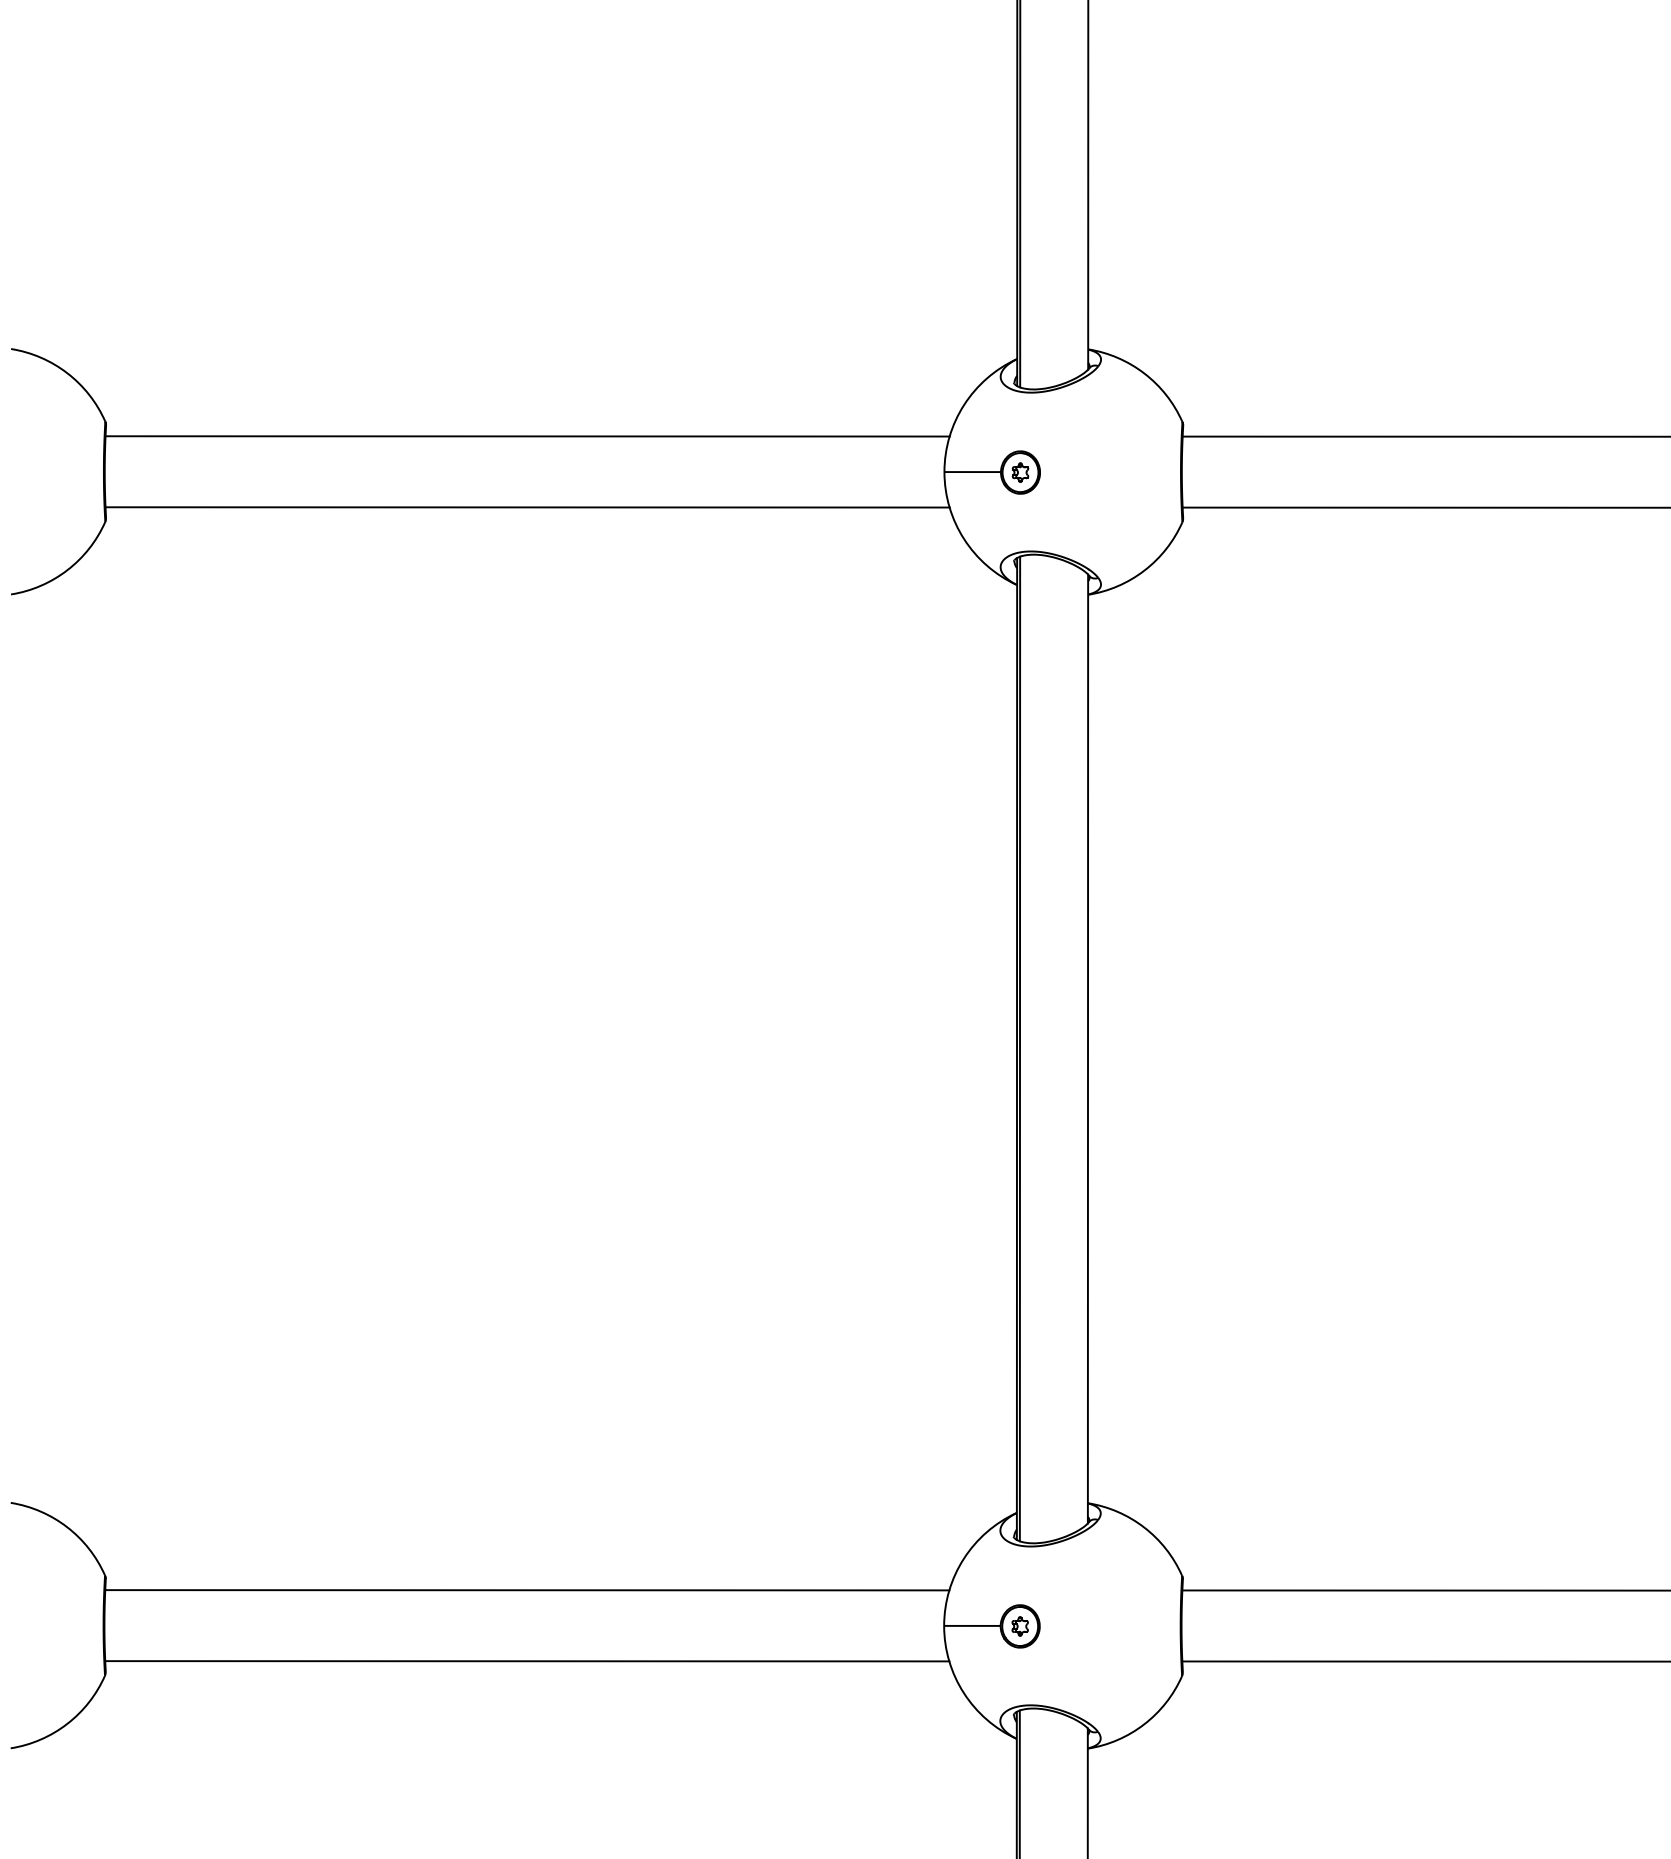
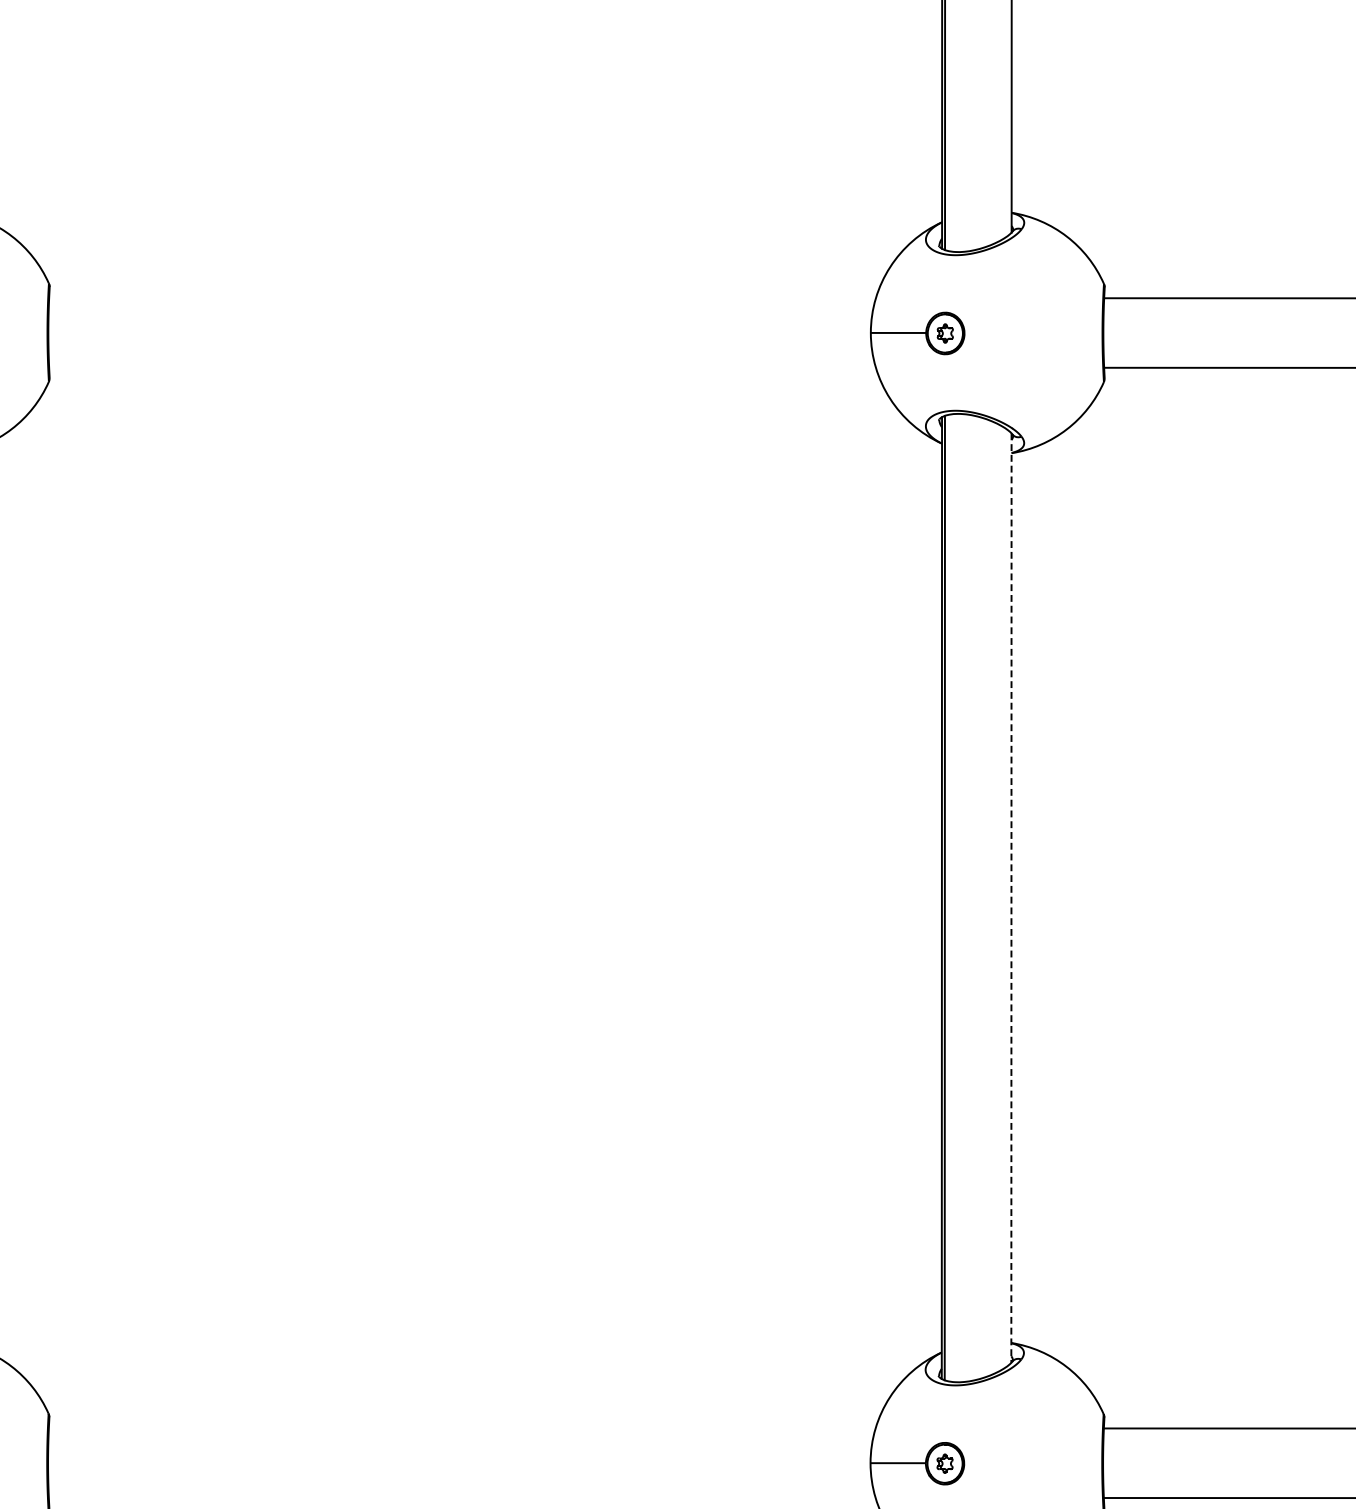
line: (527, 436) -> (462, 298), removed
line: (527, 507) -> (462, 367), removed
line: (1088, 1049) -> (1011, 898), solid -> dashed
line: (527, 1590) -> (462, 1428), removed
line: (527, 1661) -> (462, 1498), removed

